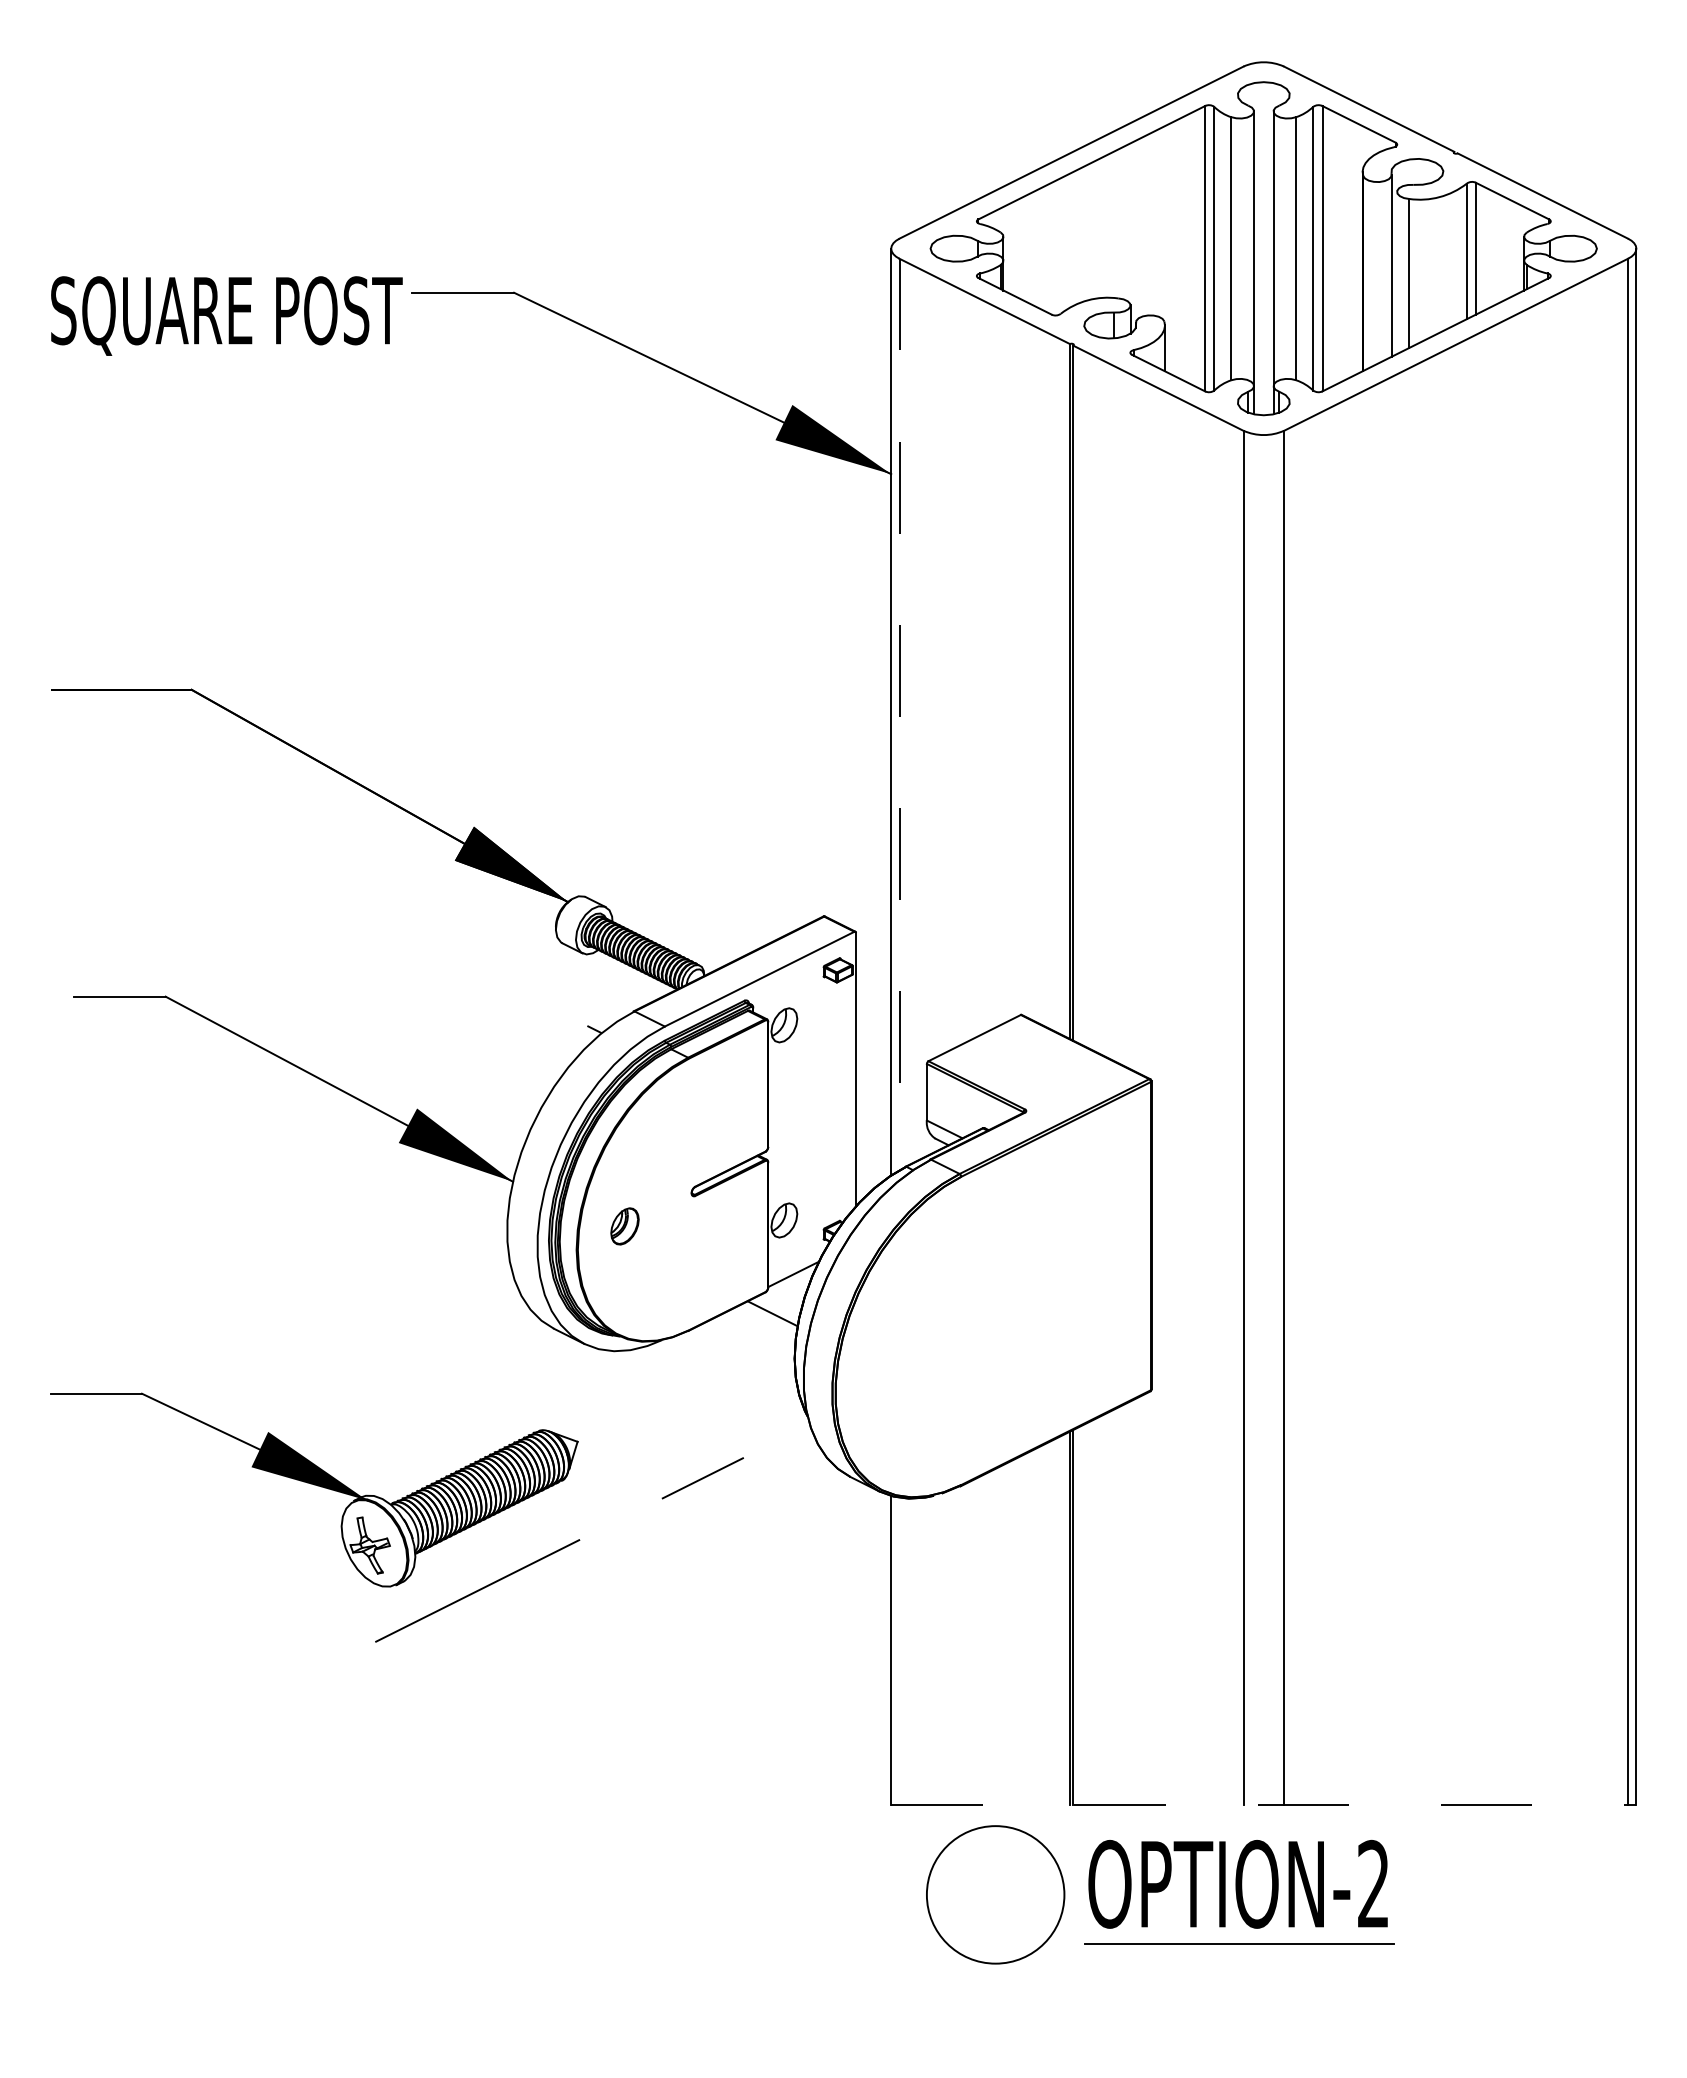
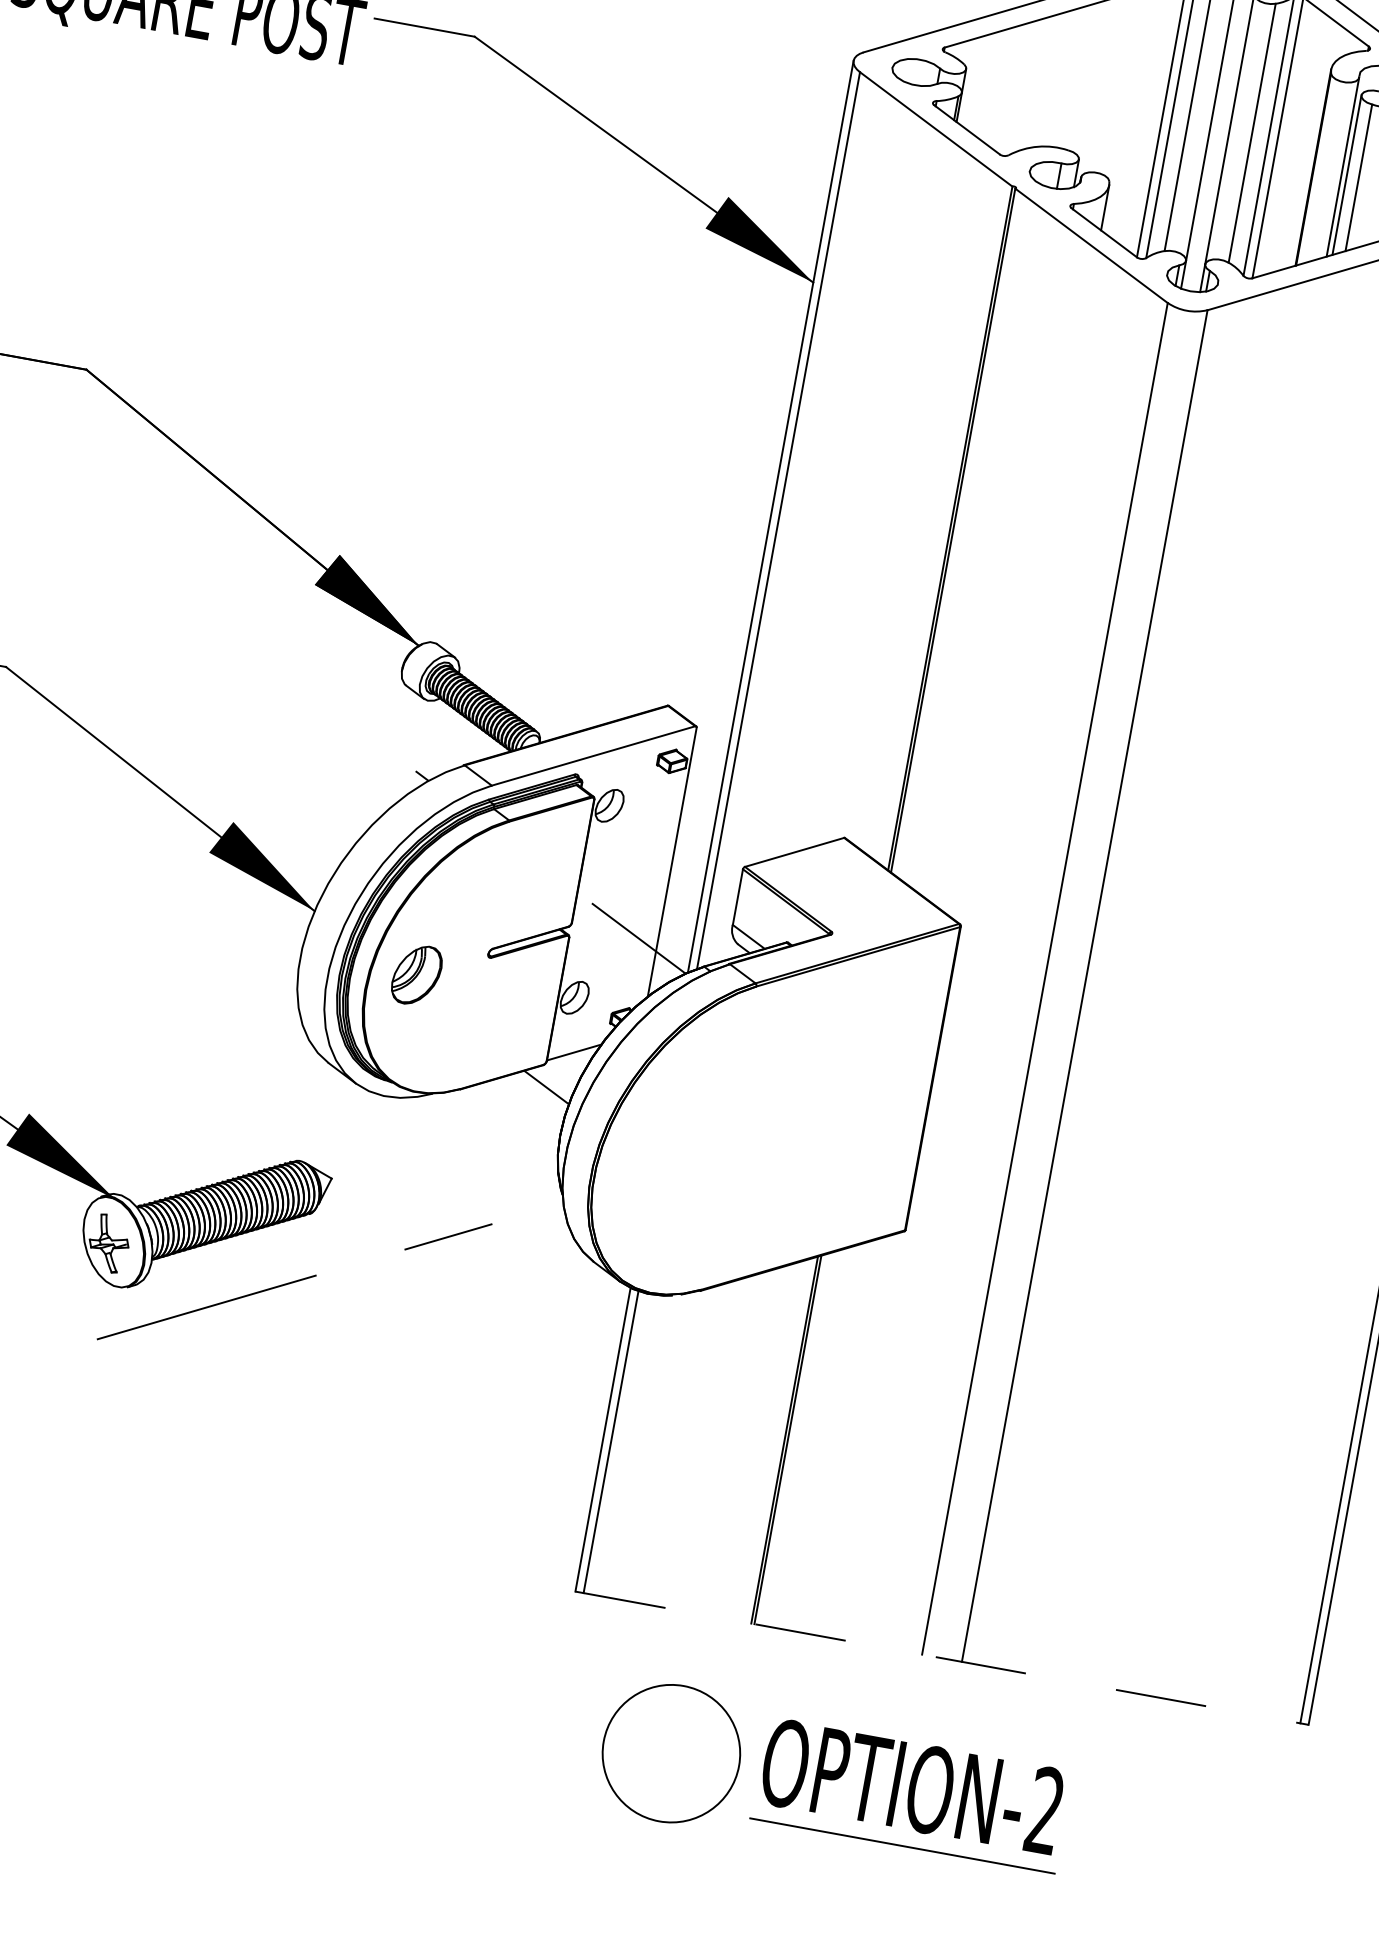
line: (1397, 272) -> (1347, 174), added
line: (899, 714) -> (778, 520), dashed -> solid
line: (836, 1150) -> (638, 938), added
part: (624, 1226) -> (416, 975), size x1.67
line: (899, 1650) -> (611, 1441), added
part: (1160, 1894) -> (833, 1782), moved

